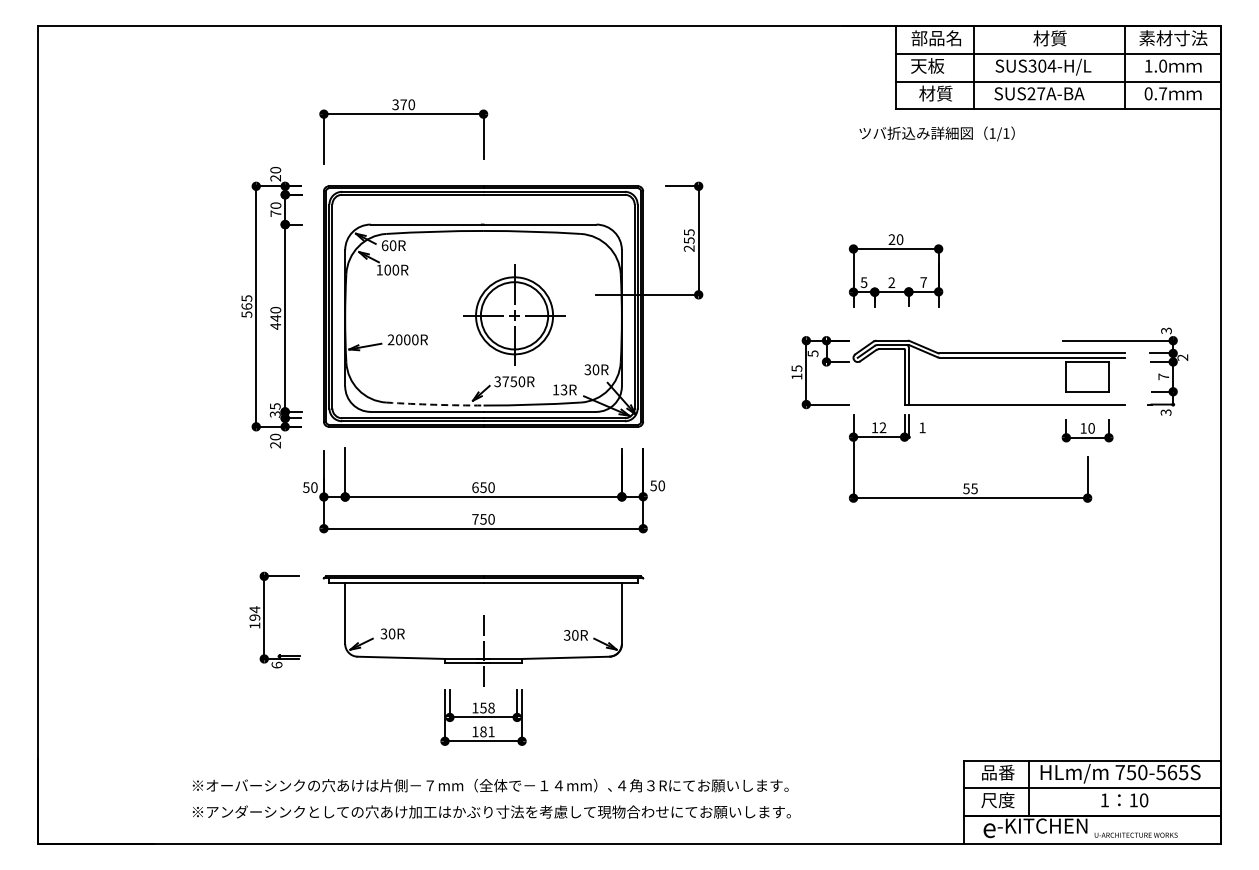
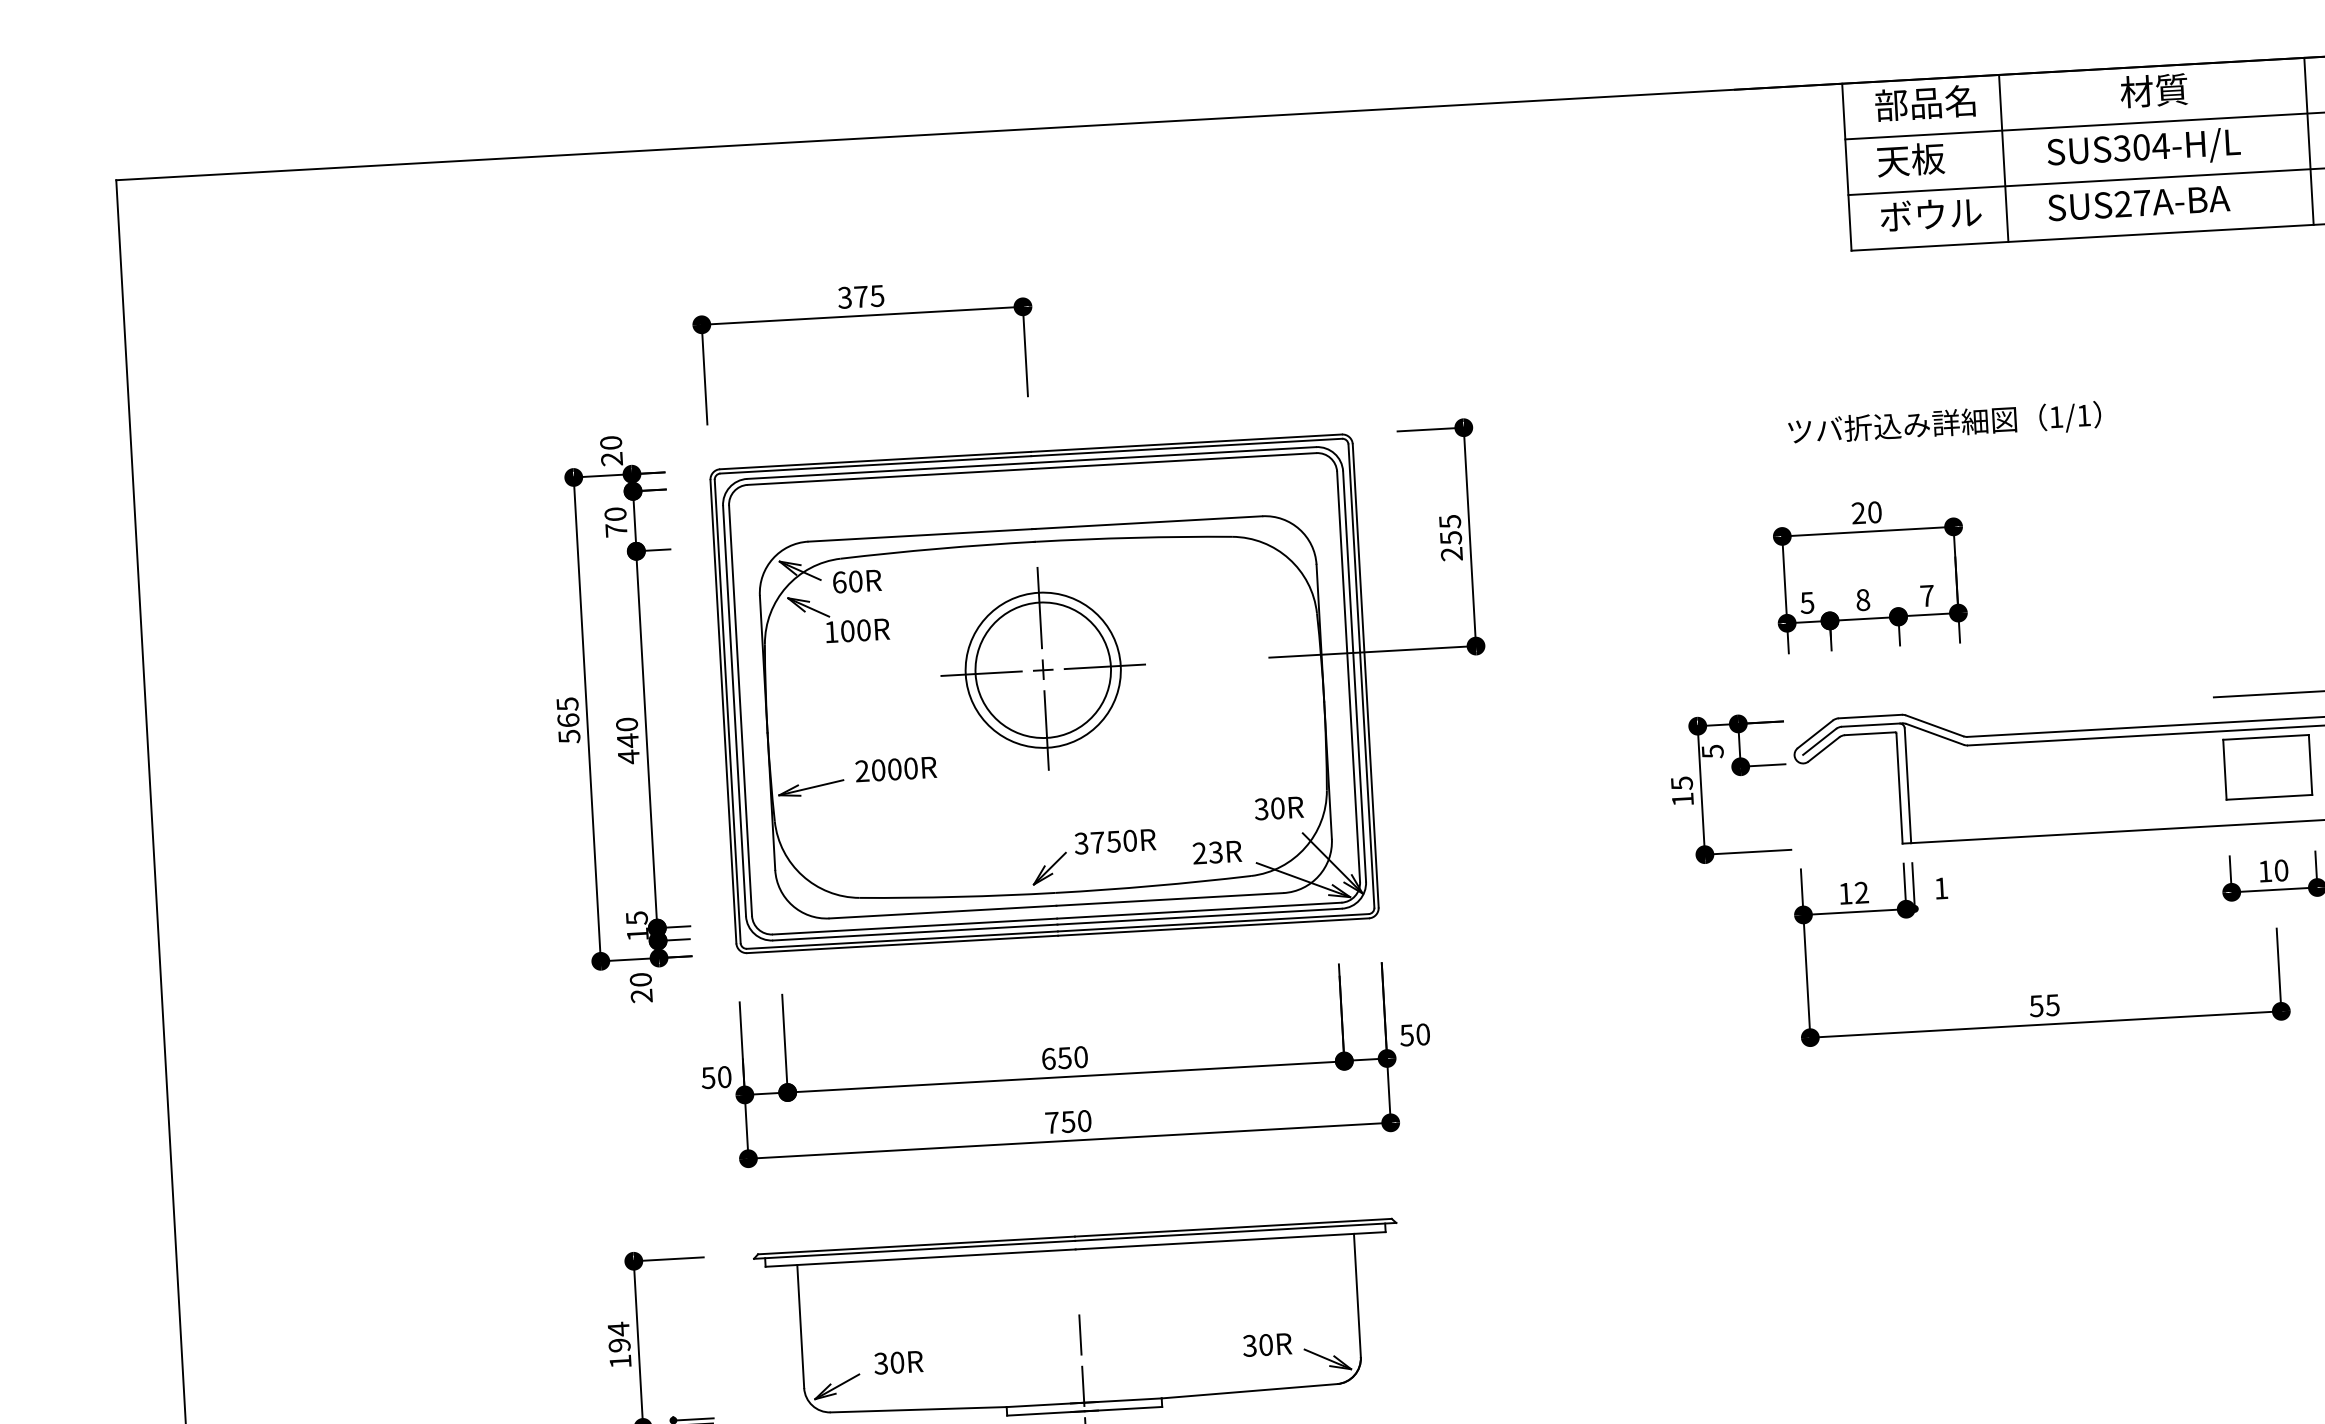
text: (936, 93) -> (1931, 214), 材質 -> ボウル
text: (411, 104) -> (876, 295), 370 -> 375
text: (936, 133) -> (1943, 423), moved
text: (891, 282) -> (1862, 599), 2 -> 8
part: (514, 314) -> (1042, 667), moved
text: (555, 389) -> (1198, 852), 13R -> 23R
arc: (434, 404) -> (956, 896), dashed -> solid
text: (274, 414) -> (636, 934), 35 -> 15

